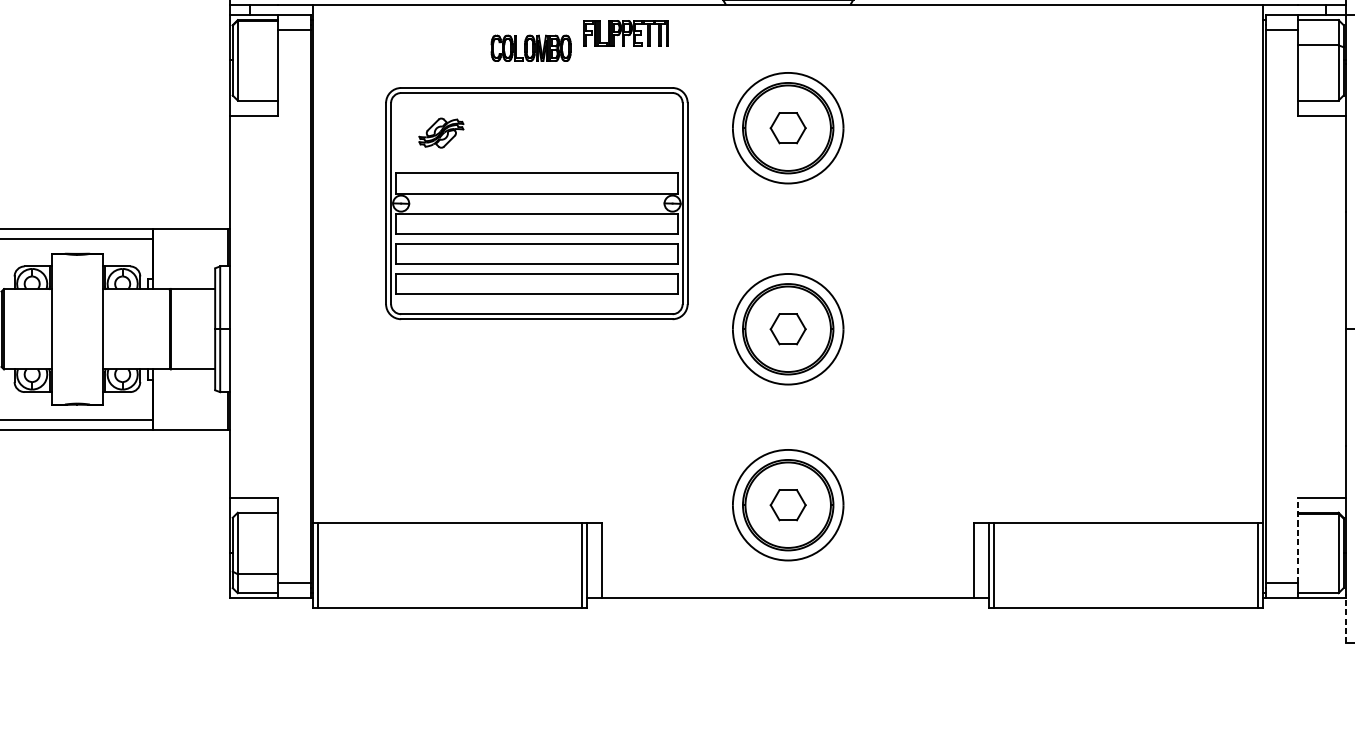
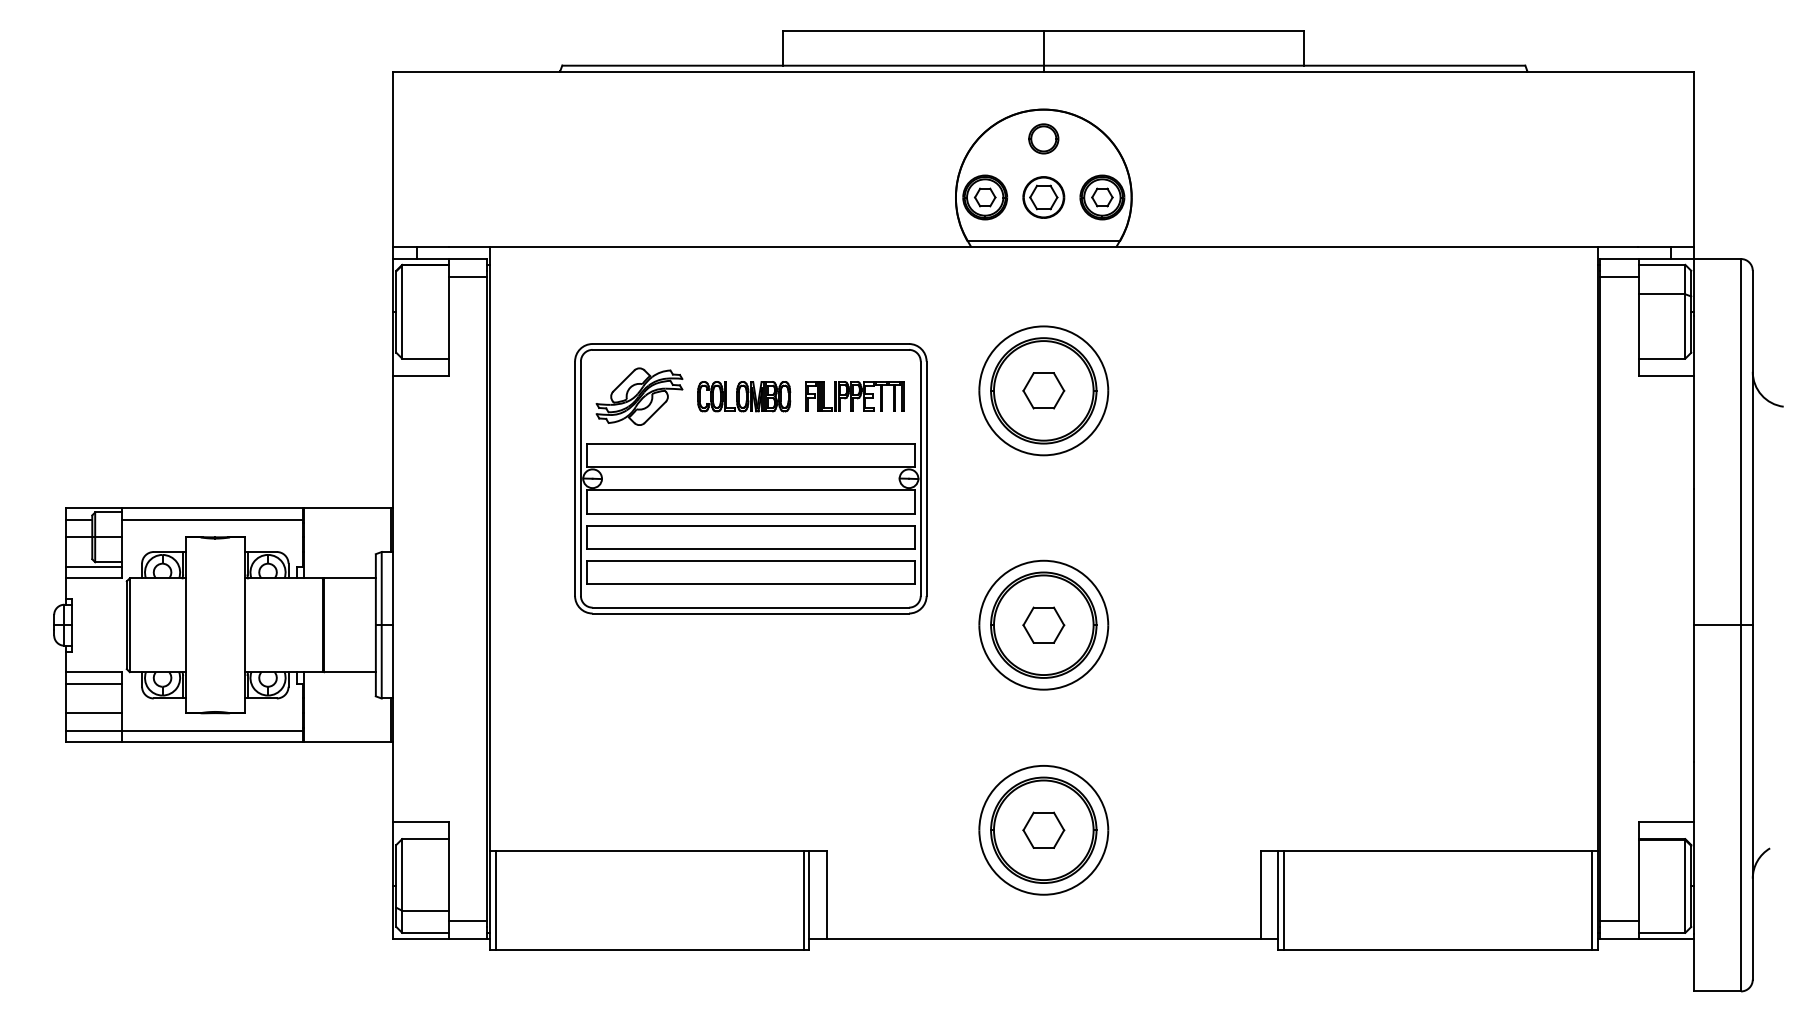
part: (625, 33) -> (854, 396), moved
part: (531, 48) -> (744, 396), moved
part: (441, 133) -> (639, 396), size x1.67
line: (1298, 540) -> (1638, 871), dashed -> solid
line: (1346, 620) -> (1694, 964), dashed -> solid

